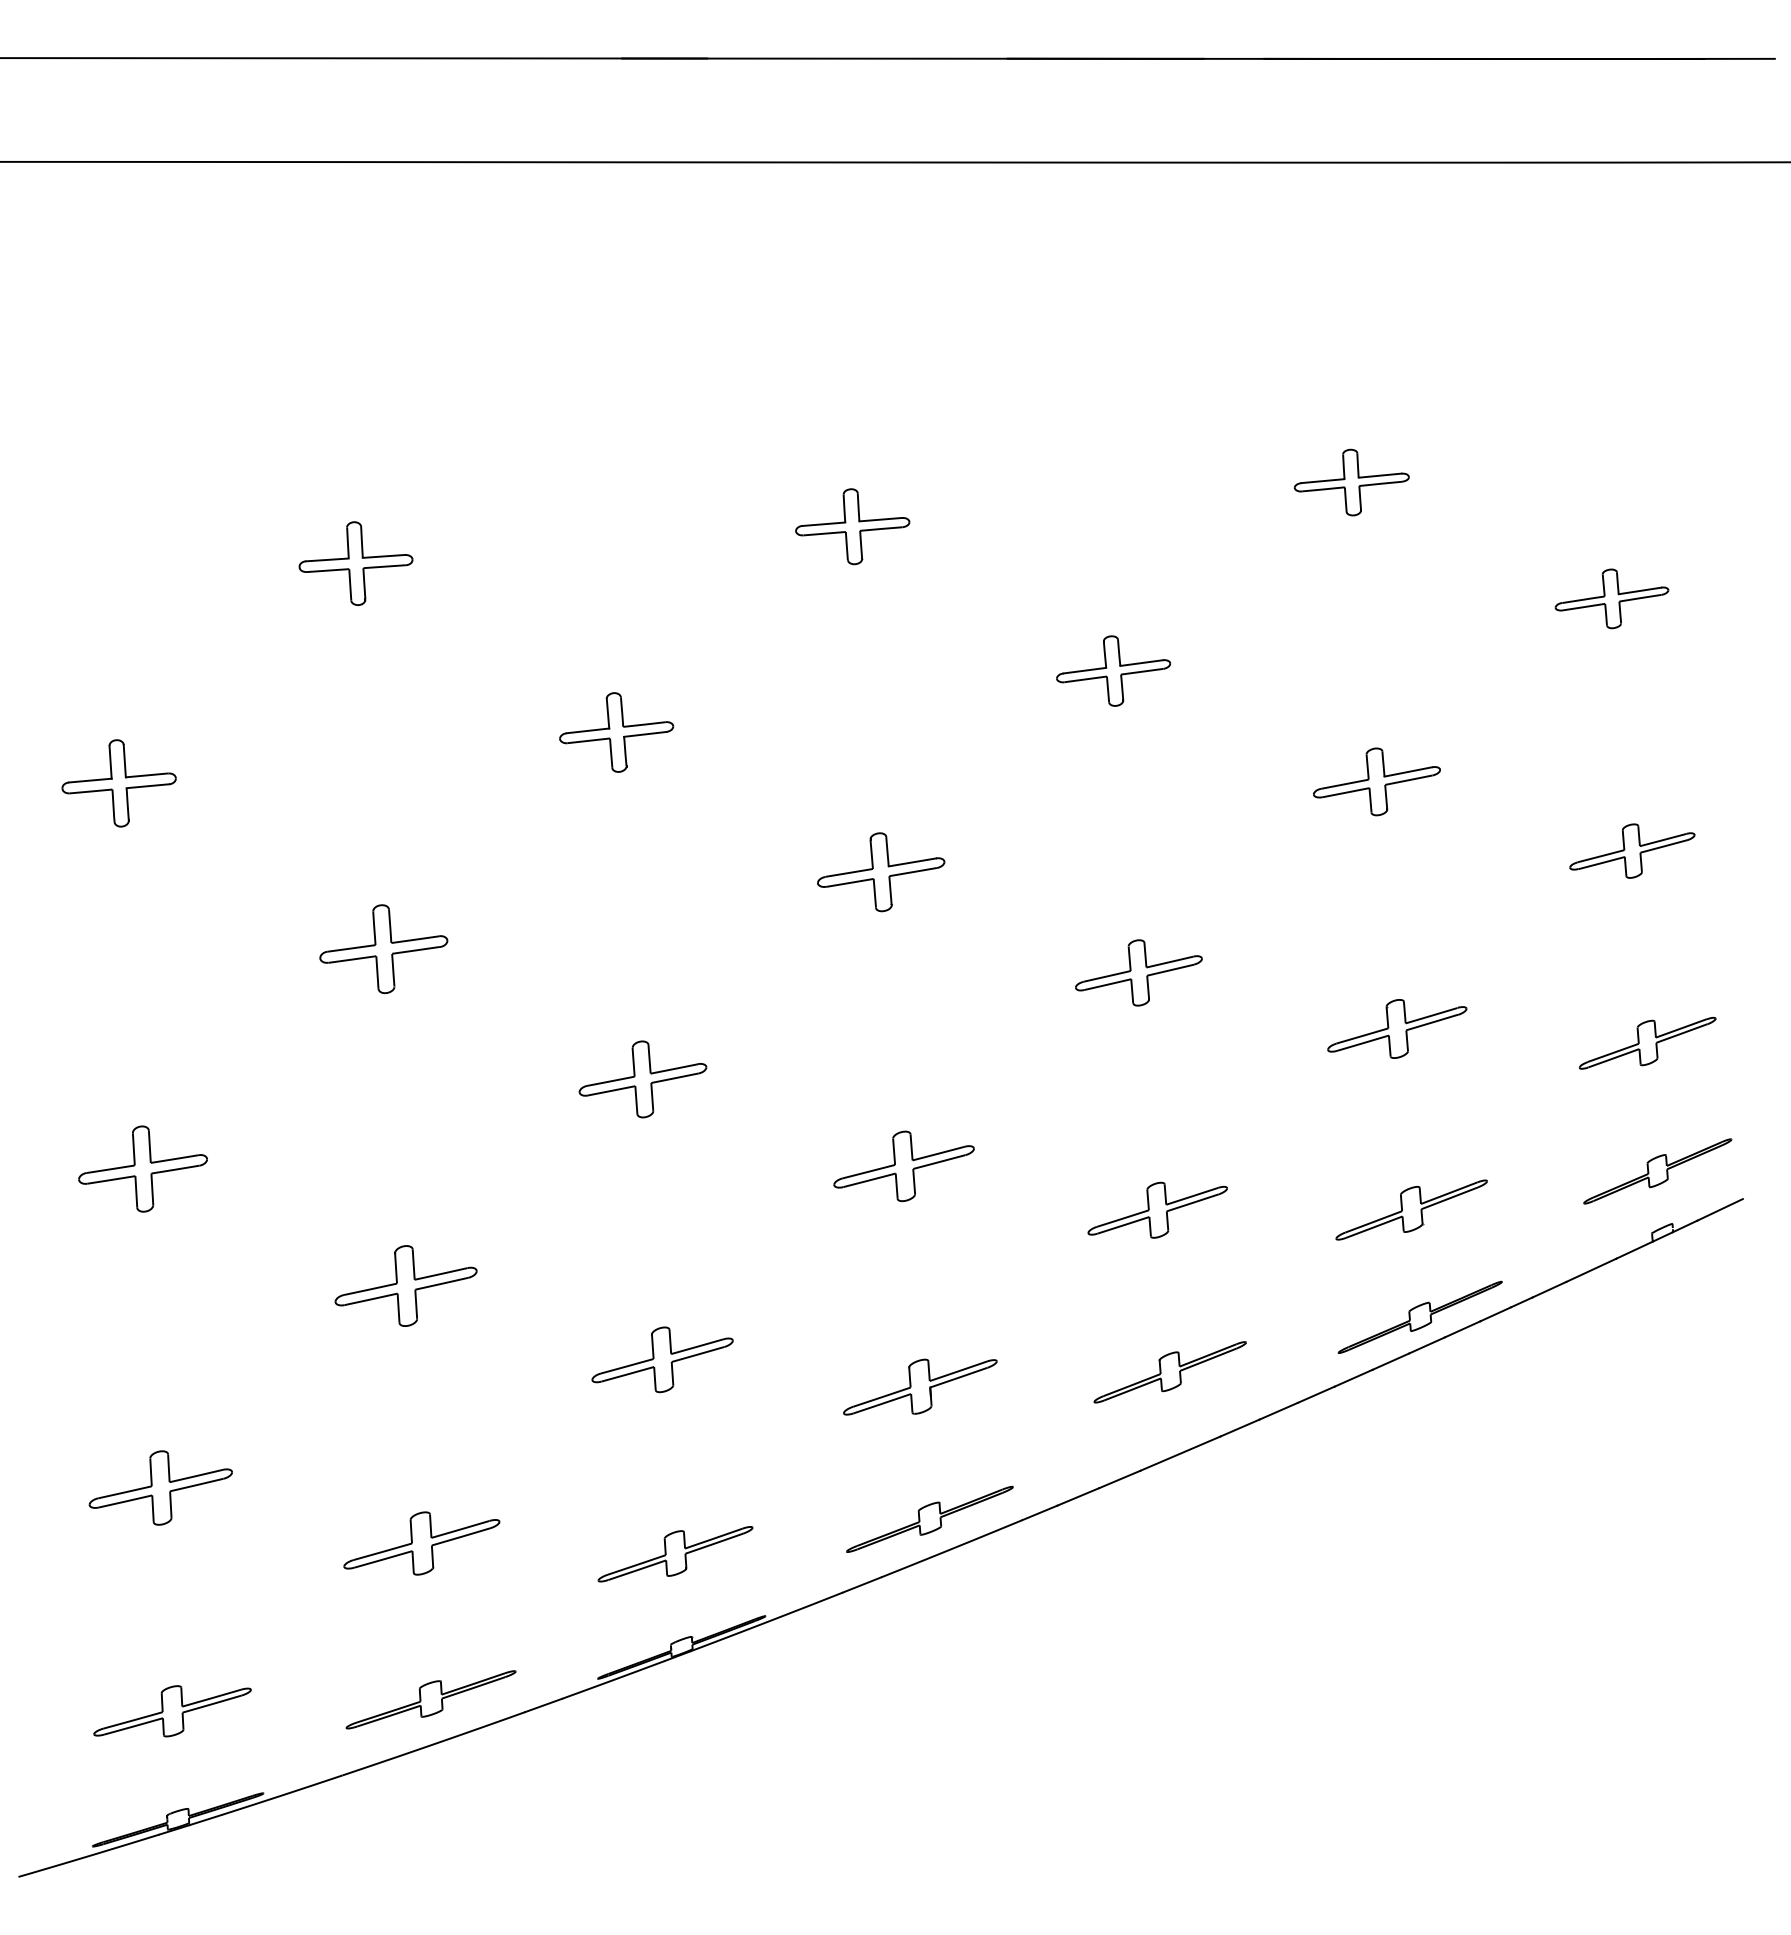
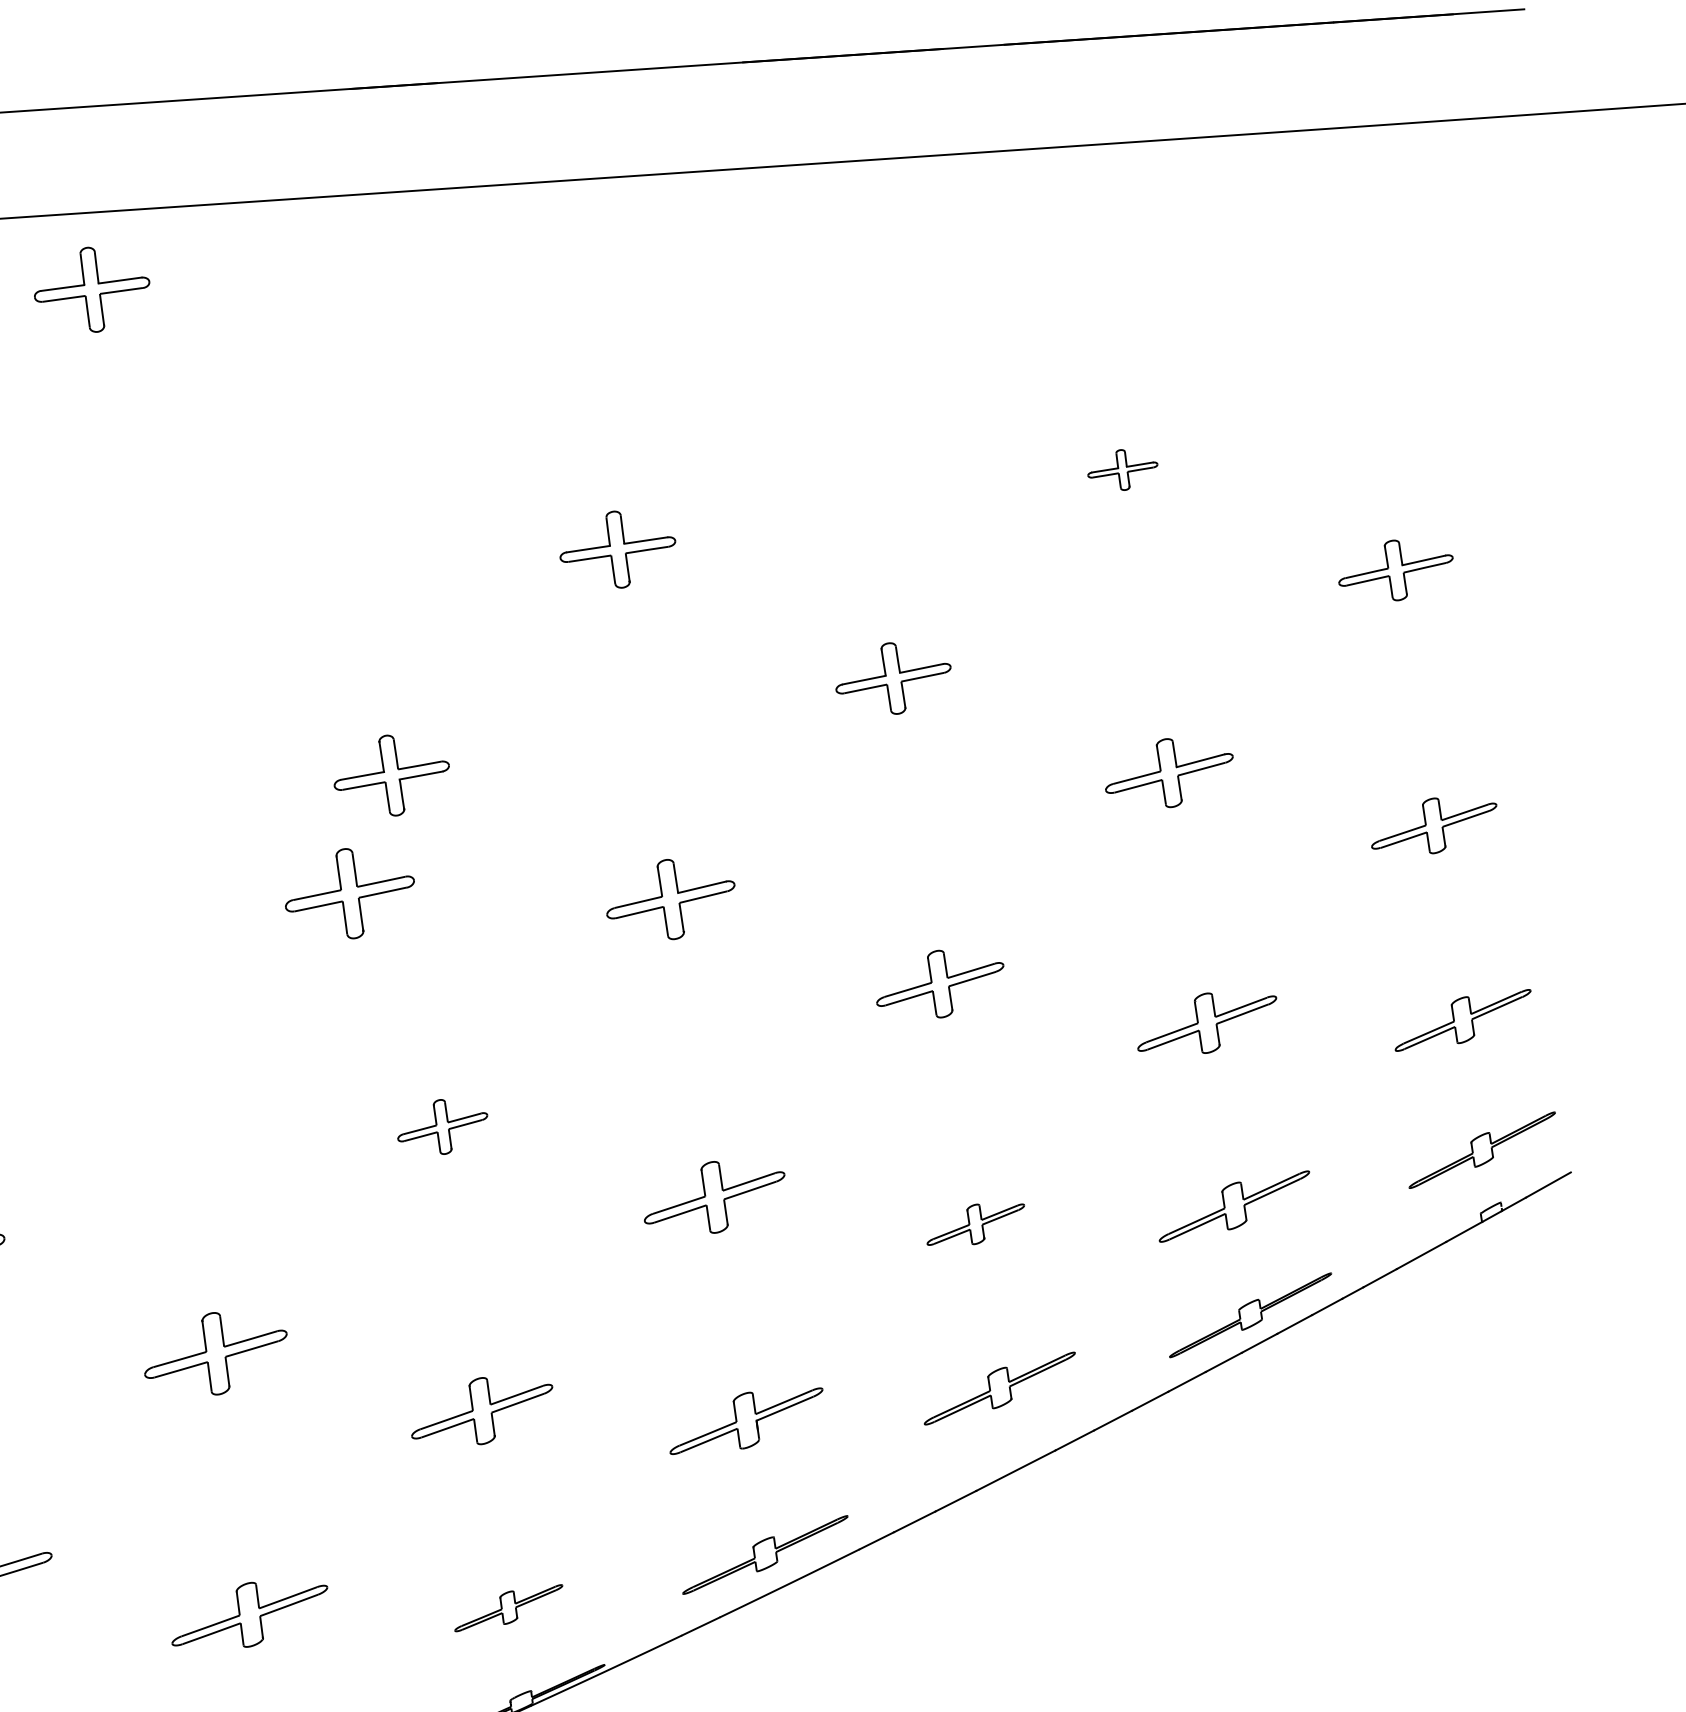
part: (1351, 482) -> (1122, 470), size x0.6
part: (355, 563) -> (91, 289), moved
part: (383, 949) -> (349, 894), moved
part: (642, 1079) -> (442, 1127), size x0.7
part: (1157, 1209) -> (975, 1223), size x0.7
part: (675, 1554) -> (508, 1608), size x0.7

